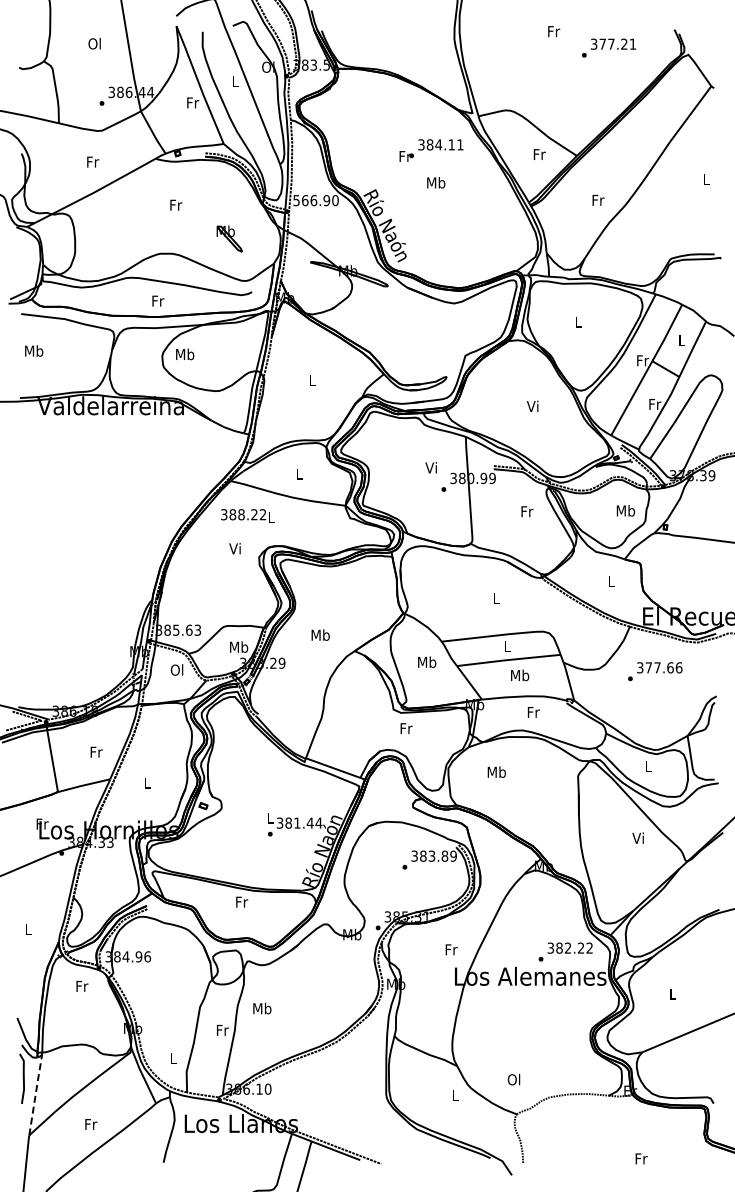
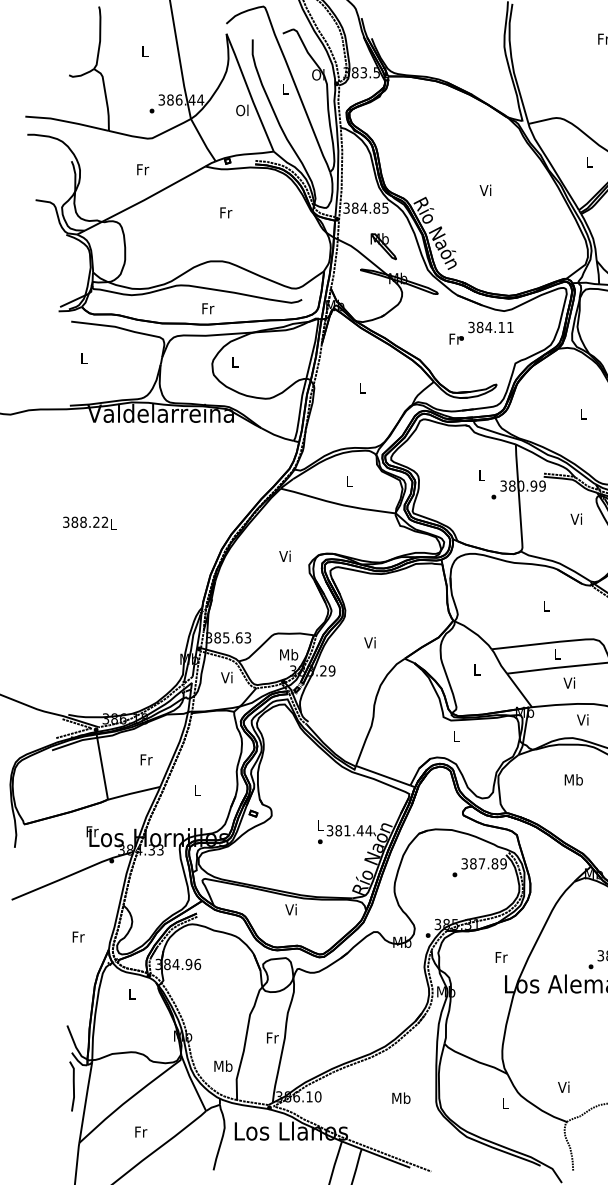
text: (94, 43) -> (144, 51), Ol -> L
text: (192, 102) -> (242, 110), Fr -> Ol
text: (431, 150) -> (481, 333), moved
text: (539, 154) -> (589, 162), Fr -> L
text: (436, 182) -> (486, 190), Mb -> Vi
text: (315, 200) -> (365, 208), 566.90 -> 384.85
part: (229, 238) -> (383, 246), moved
text: (34, 350) -> (84, 358), Mb -> L
text: (185, 354) -> (235, 362), Mb -> L
text: (532, 405) -> (582, 413), Vi -> L
text: (430, 467) -> (480, 475), Vi -> L
text: (526, 511) -> (576, 519), Fr -> Vi
text: (247, 515) -> (89, 523), moved
text: (320, 634) -> (370, 642), Mb -> Vi
text: (427, 661) -> (477, 669), Mb -> L
text: (176, 669) -> (226, 677), Ol -> Vi
text: (520, 675) -> (570, 683), Mb -> Vi
text: (533, 711) -> (583, 719), Fr -> Vi
text: (406, 728) -> (456, 736), Fr -> L
text: (496, 771) -> (573, 779), moved
text: (431, 855) -> (481, 863), 383.89 -> 387.89
text: (241, 901) -> (291, 909), Fr -> Vi
text: (28, 929) -> (78, 937), L -> Fr
text: (82, 986) -> (132, 994), Fr -> L
text: (262, 1008) -> (401, 1098), moved
text: (173, 1058) -> (223, 1066), L -> Mb
text: (513, 1079) -> (563, 1087), Ol -> Vi
line: (35, 1094) -> (85, 1102), dashed -> solid

